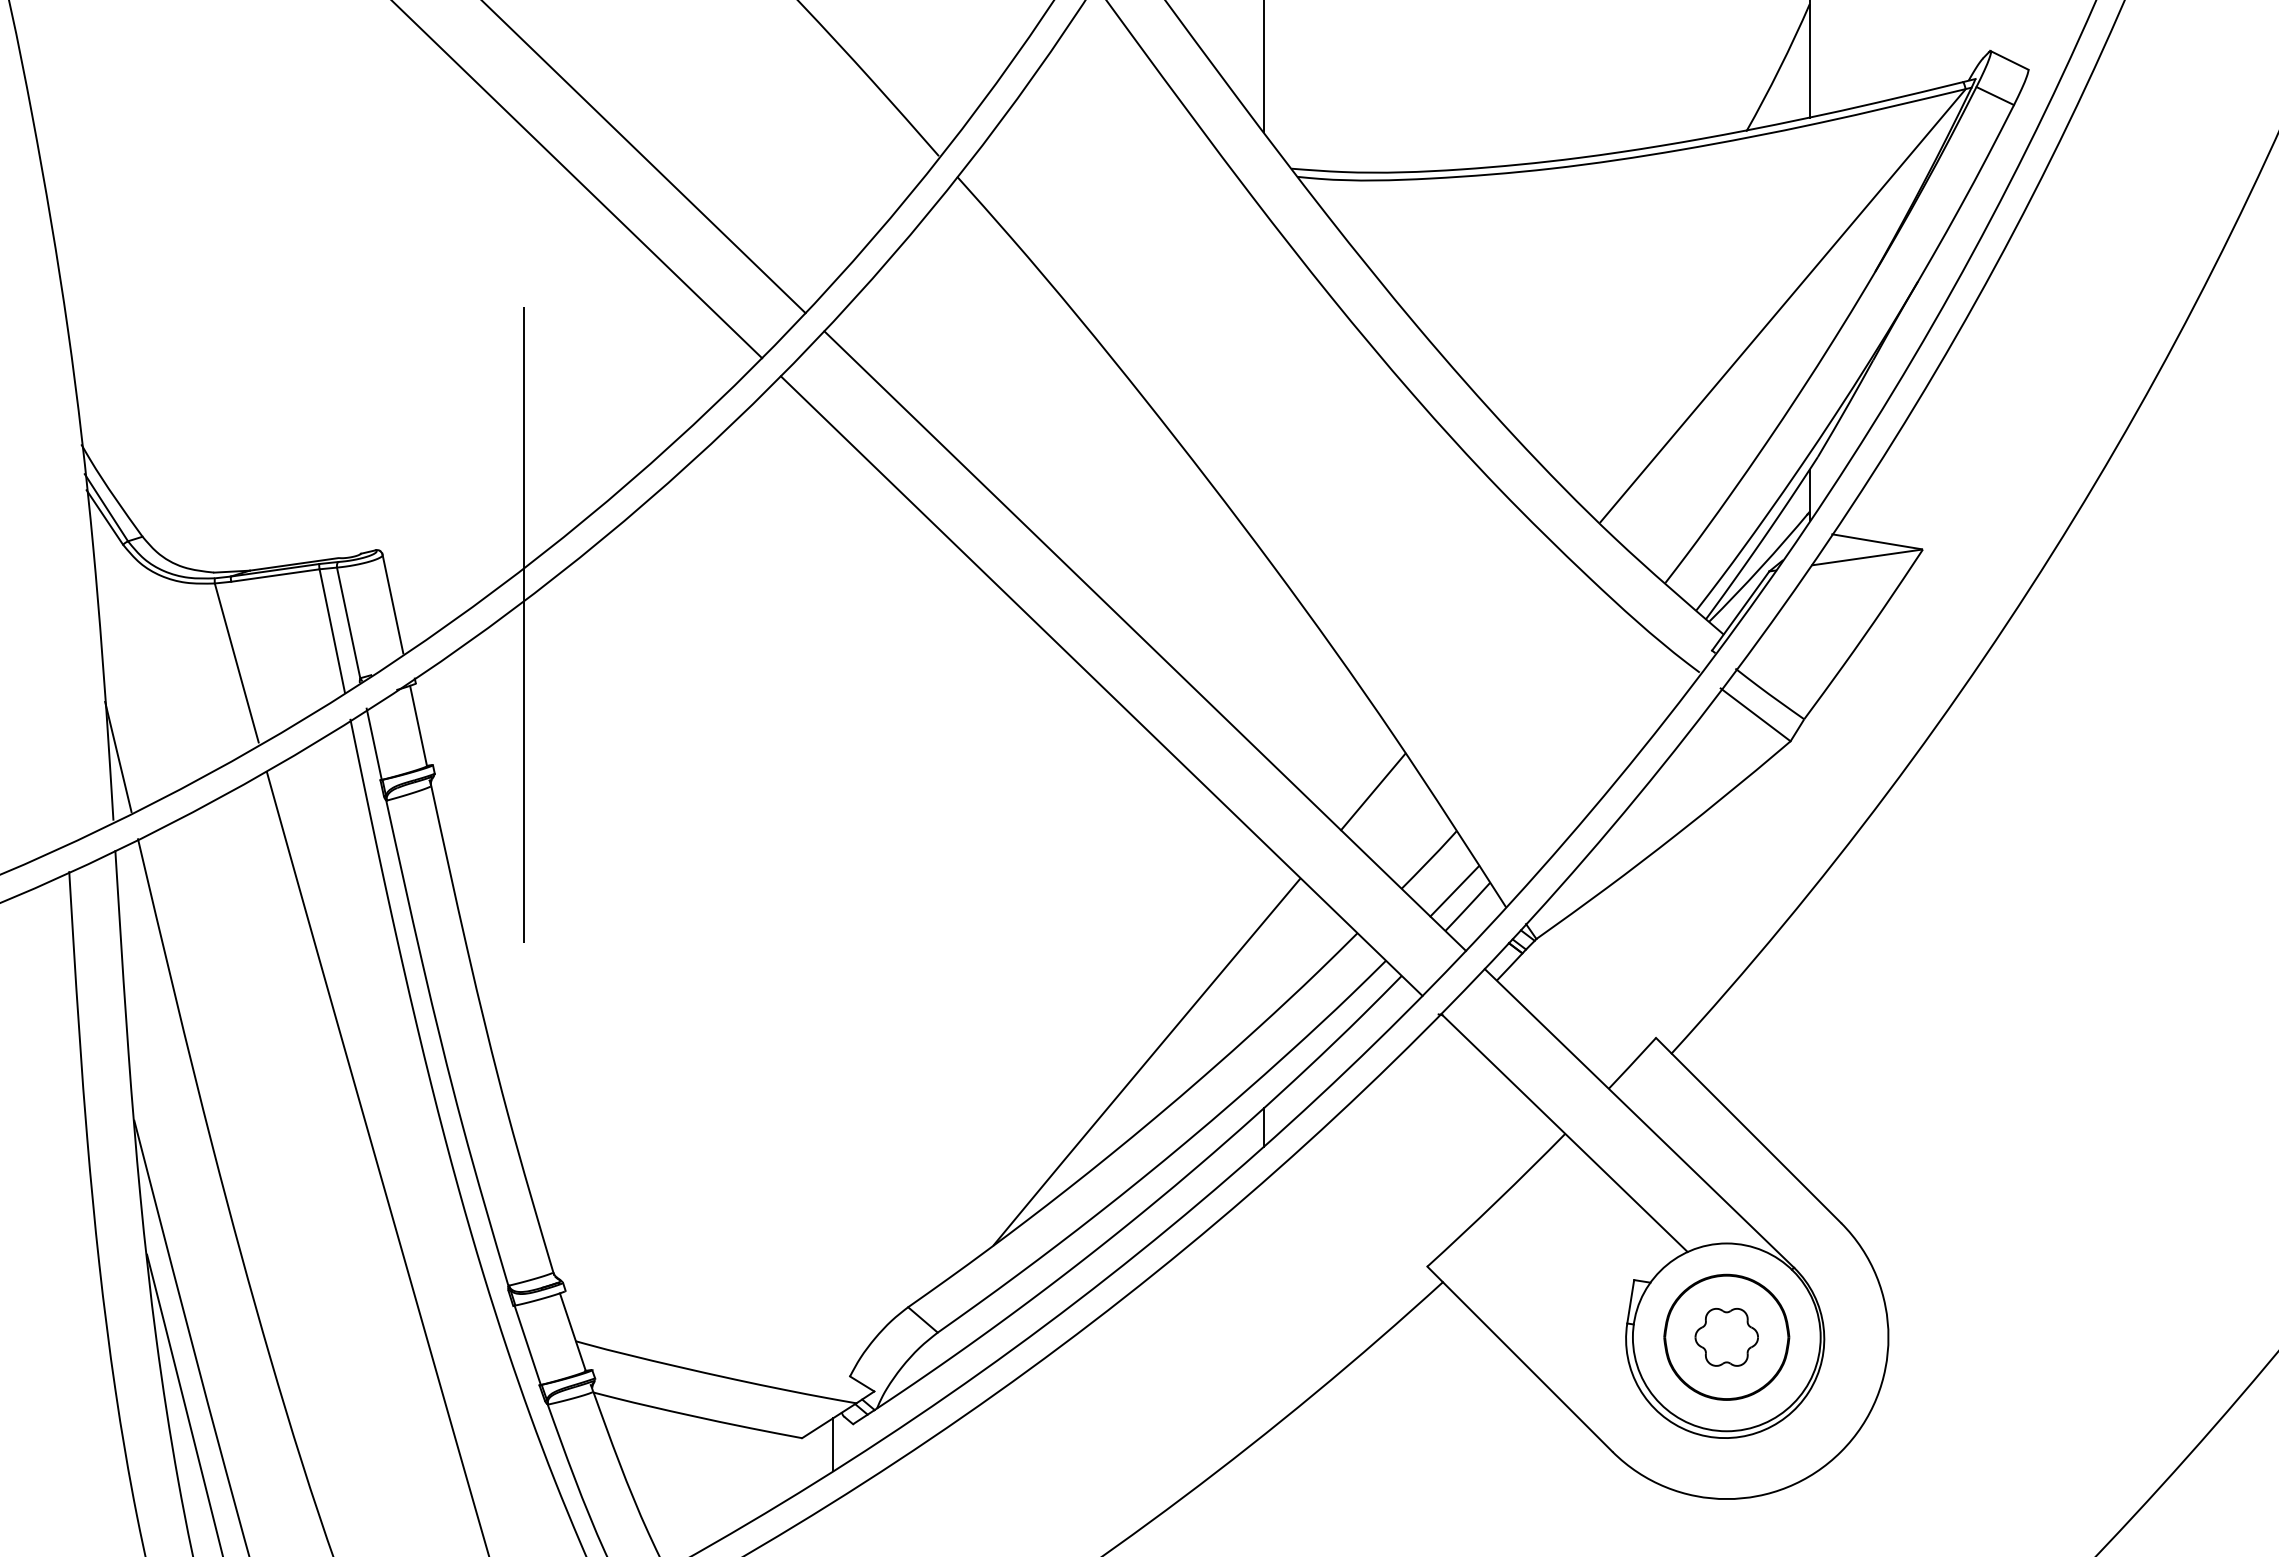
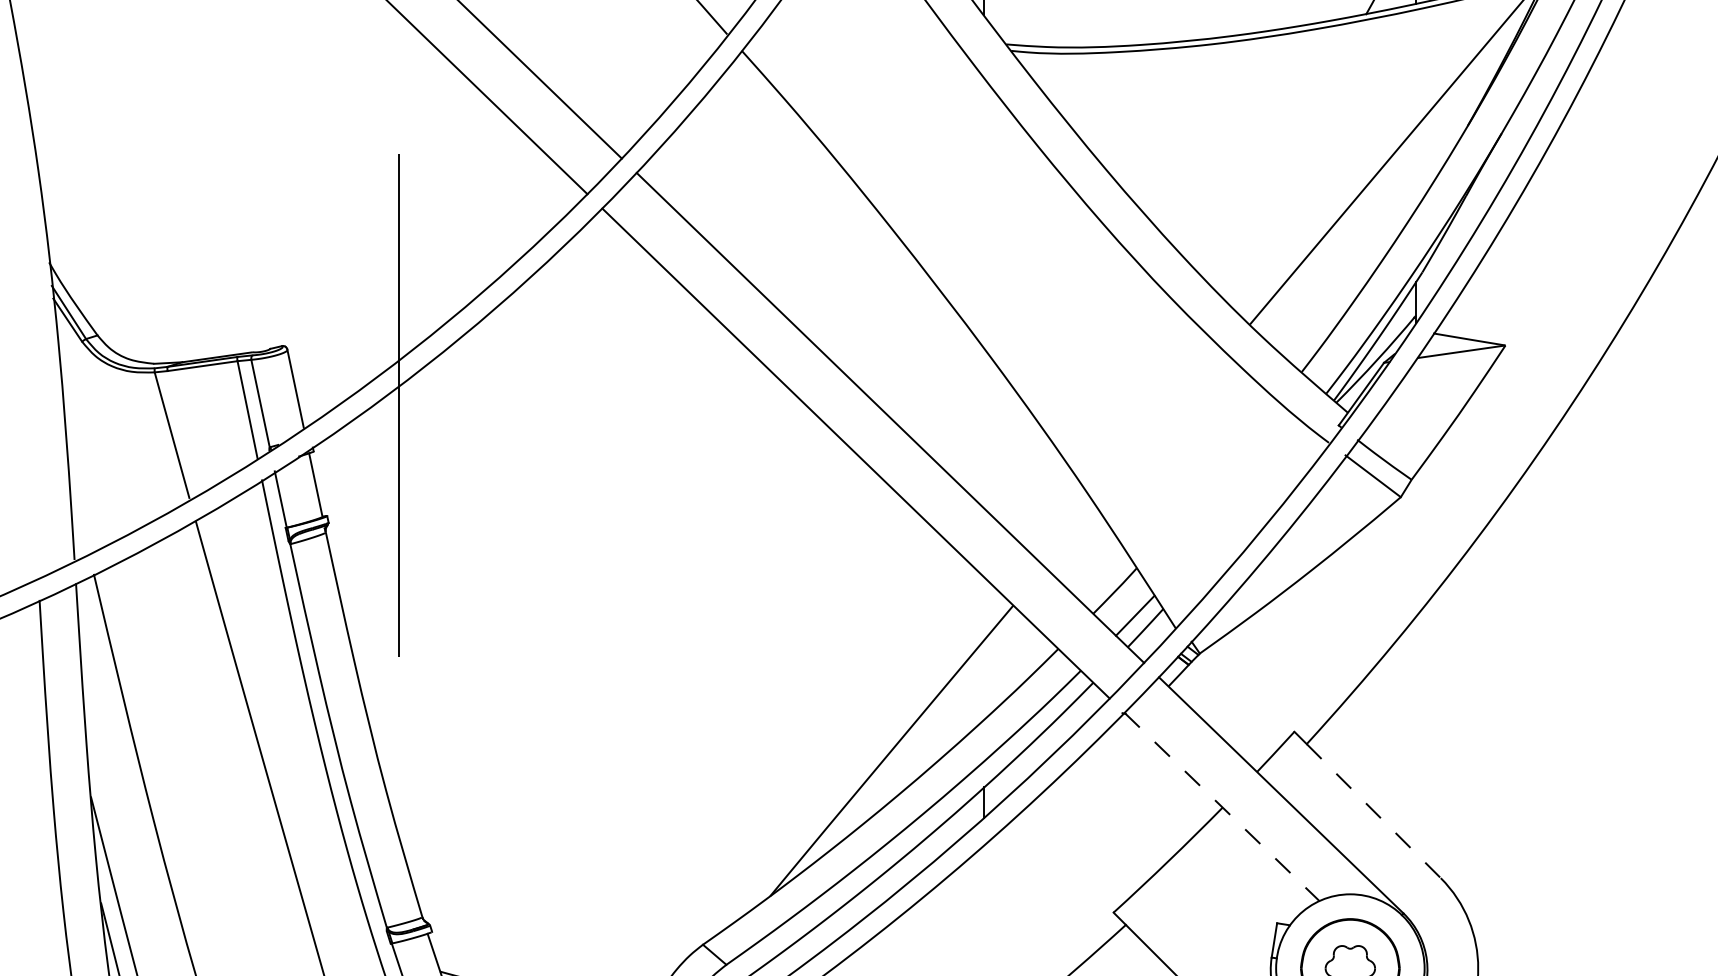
line: (118, 756) -> (78, 509), removed
line: (1373, 791) -> (1070, 536), removed
line: (1564, 1133) -> (1222, 807), solid -> dashed
line: (1756, 1138) -> (1373, 811), solid -> dashed

